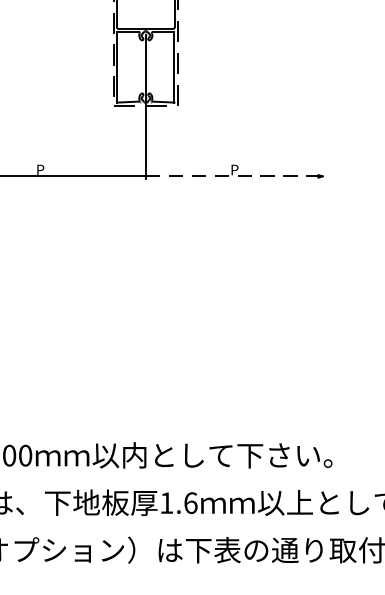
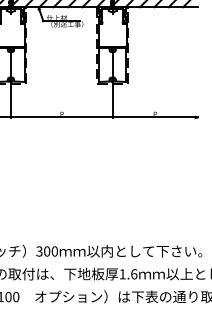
line: (235, 176) -> (155, 117), dashed -> solid

